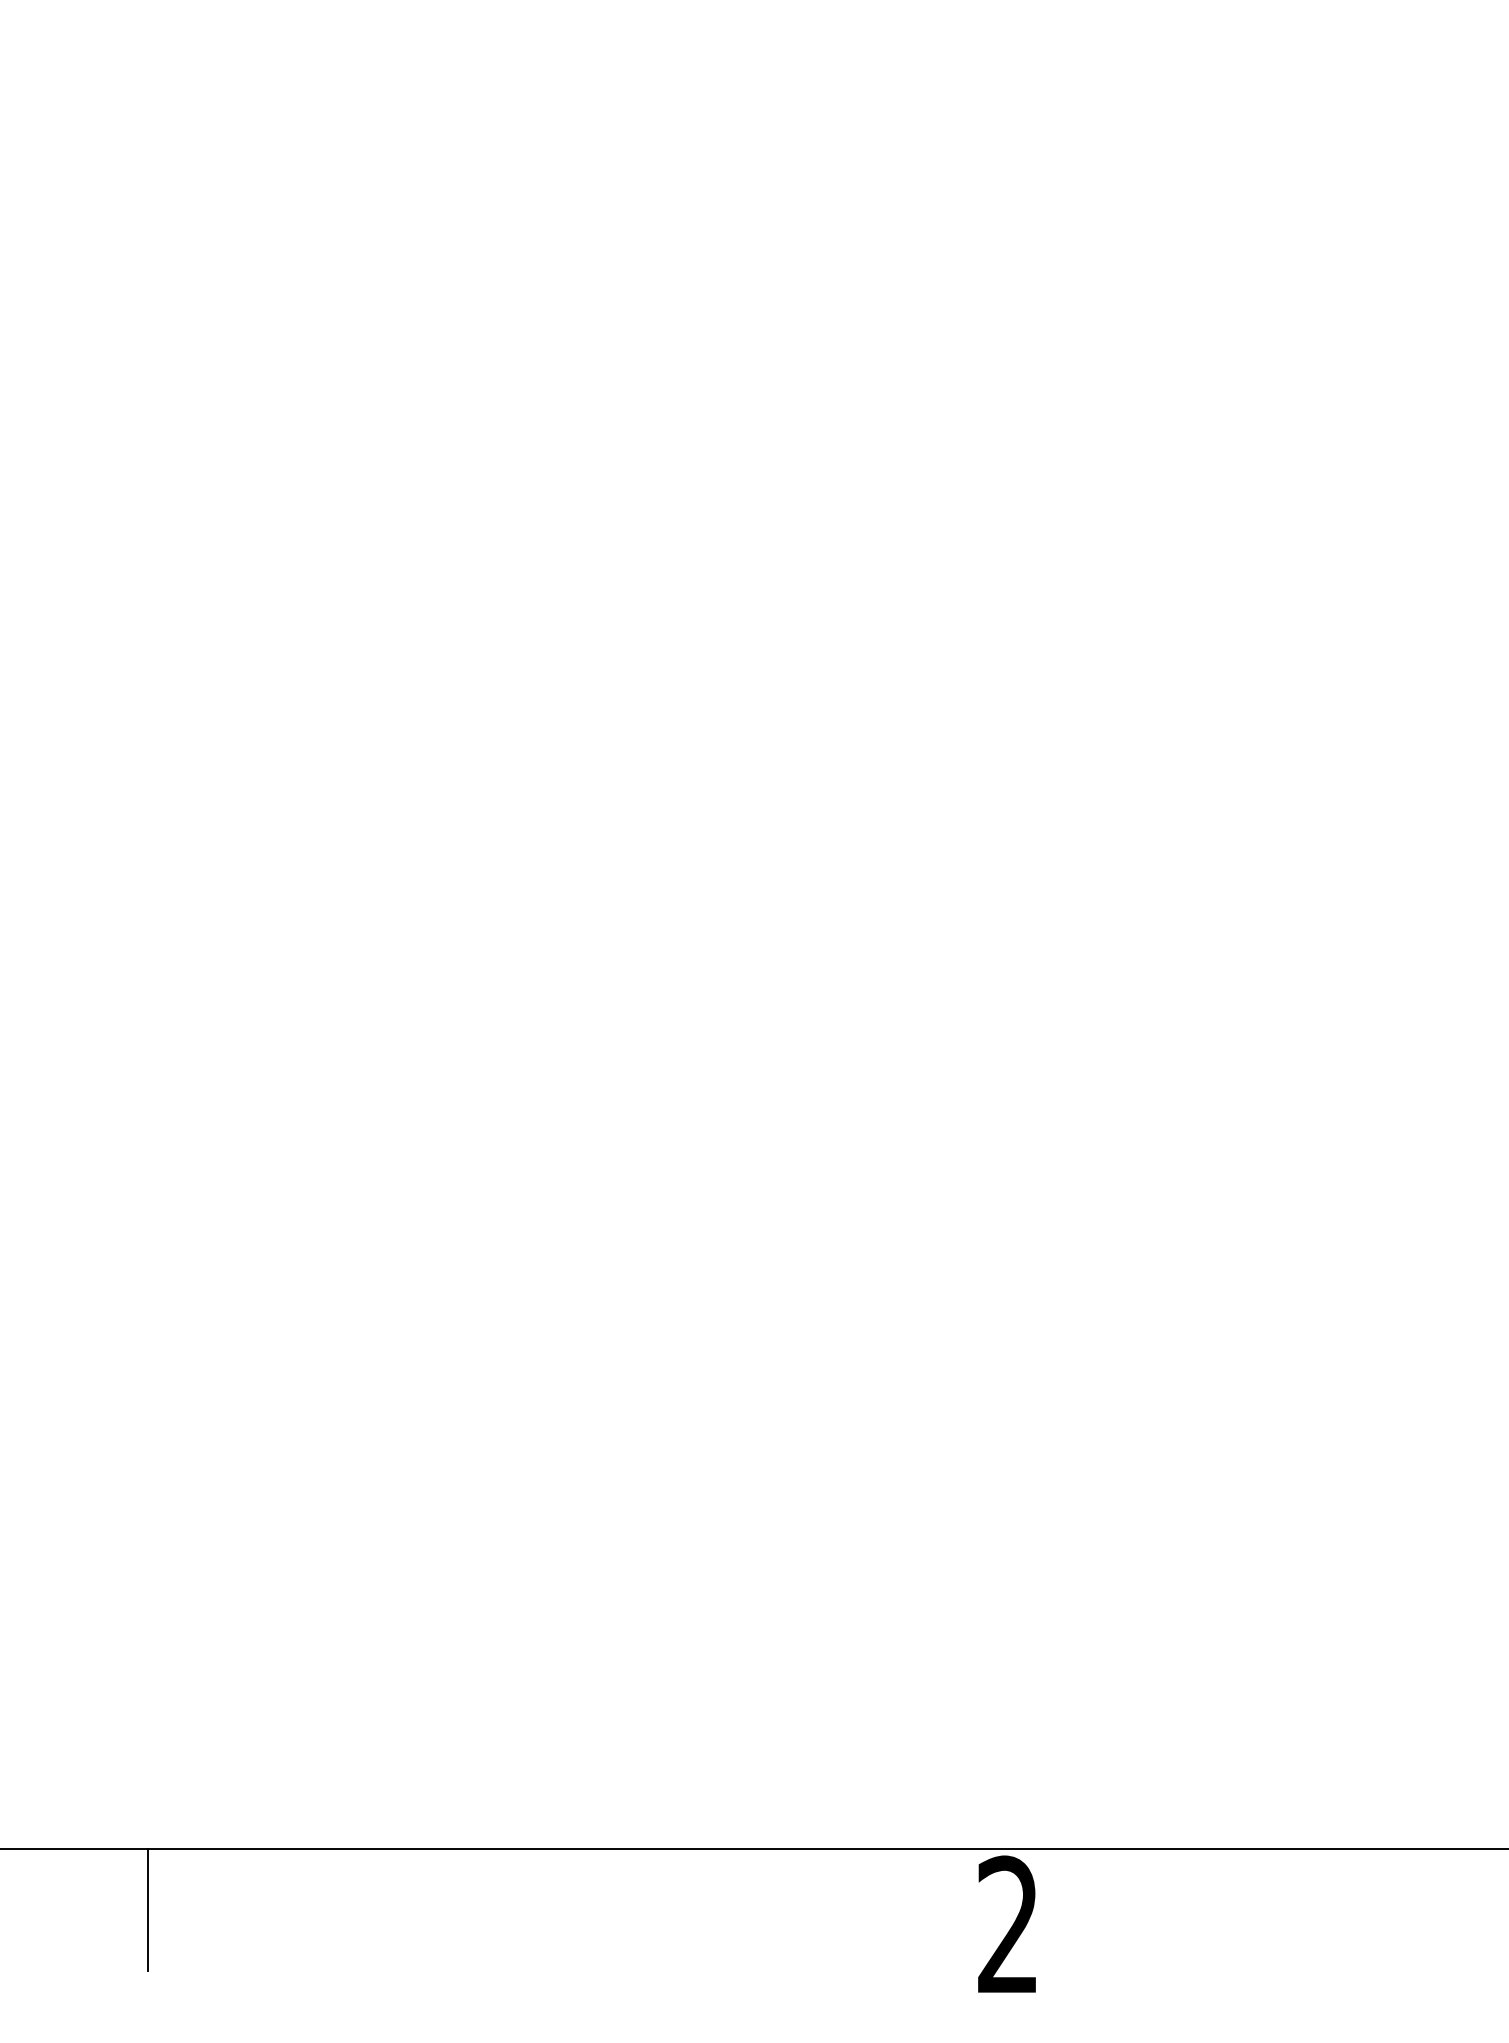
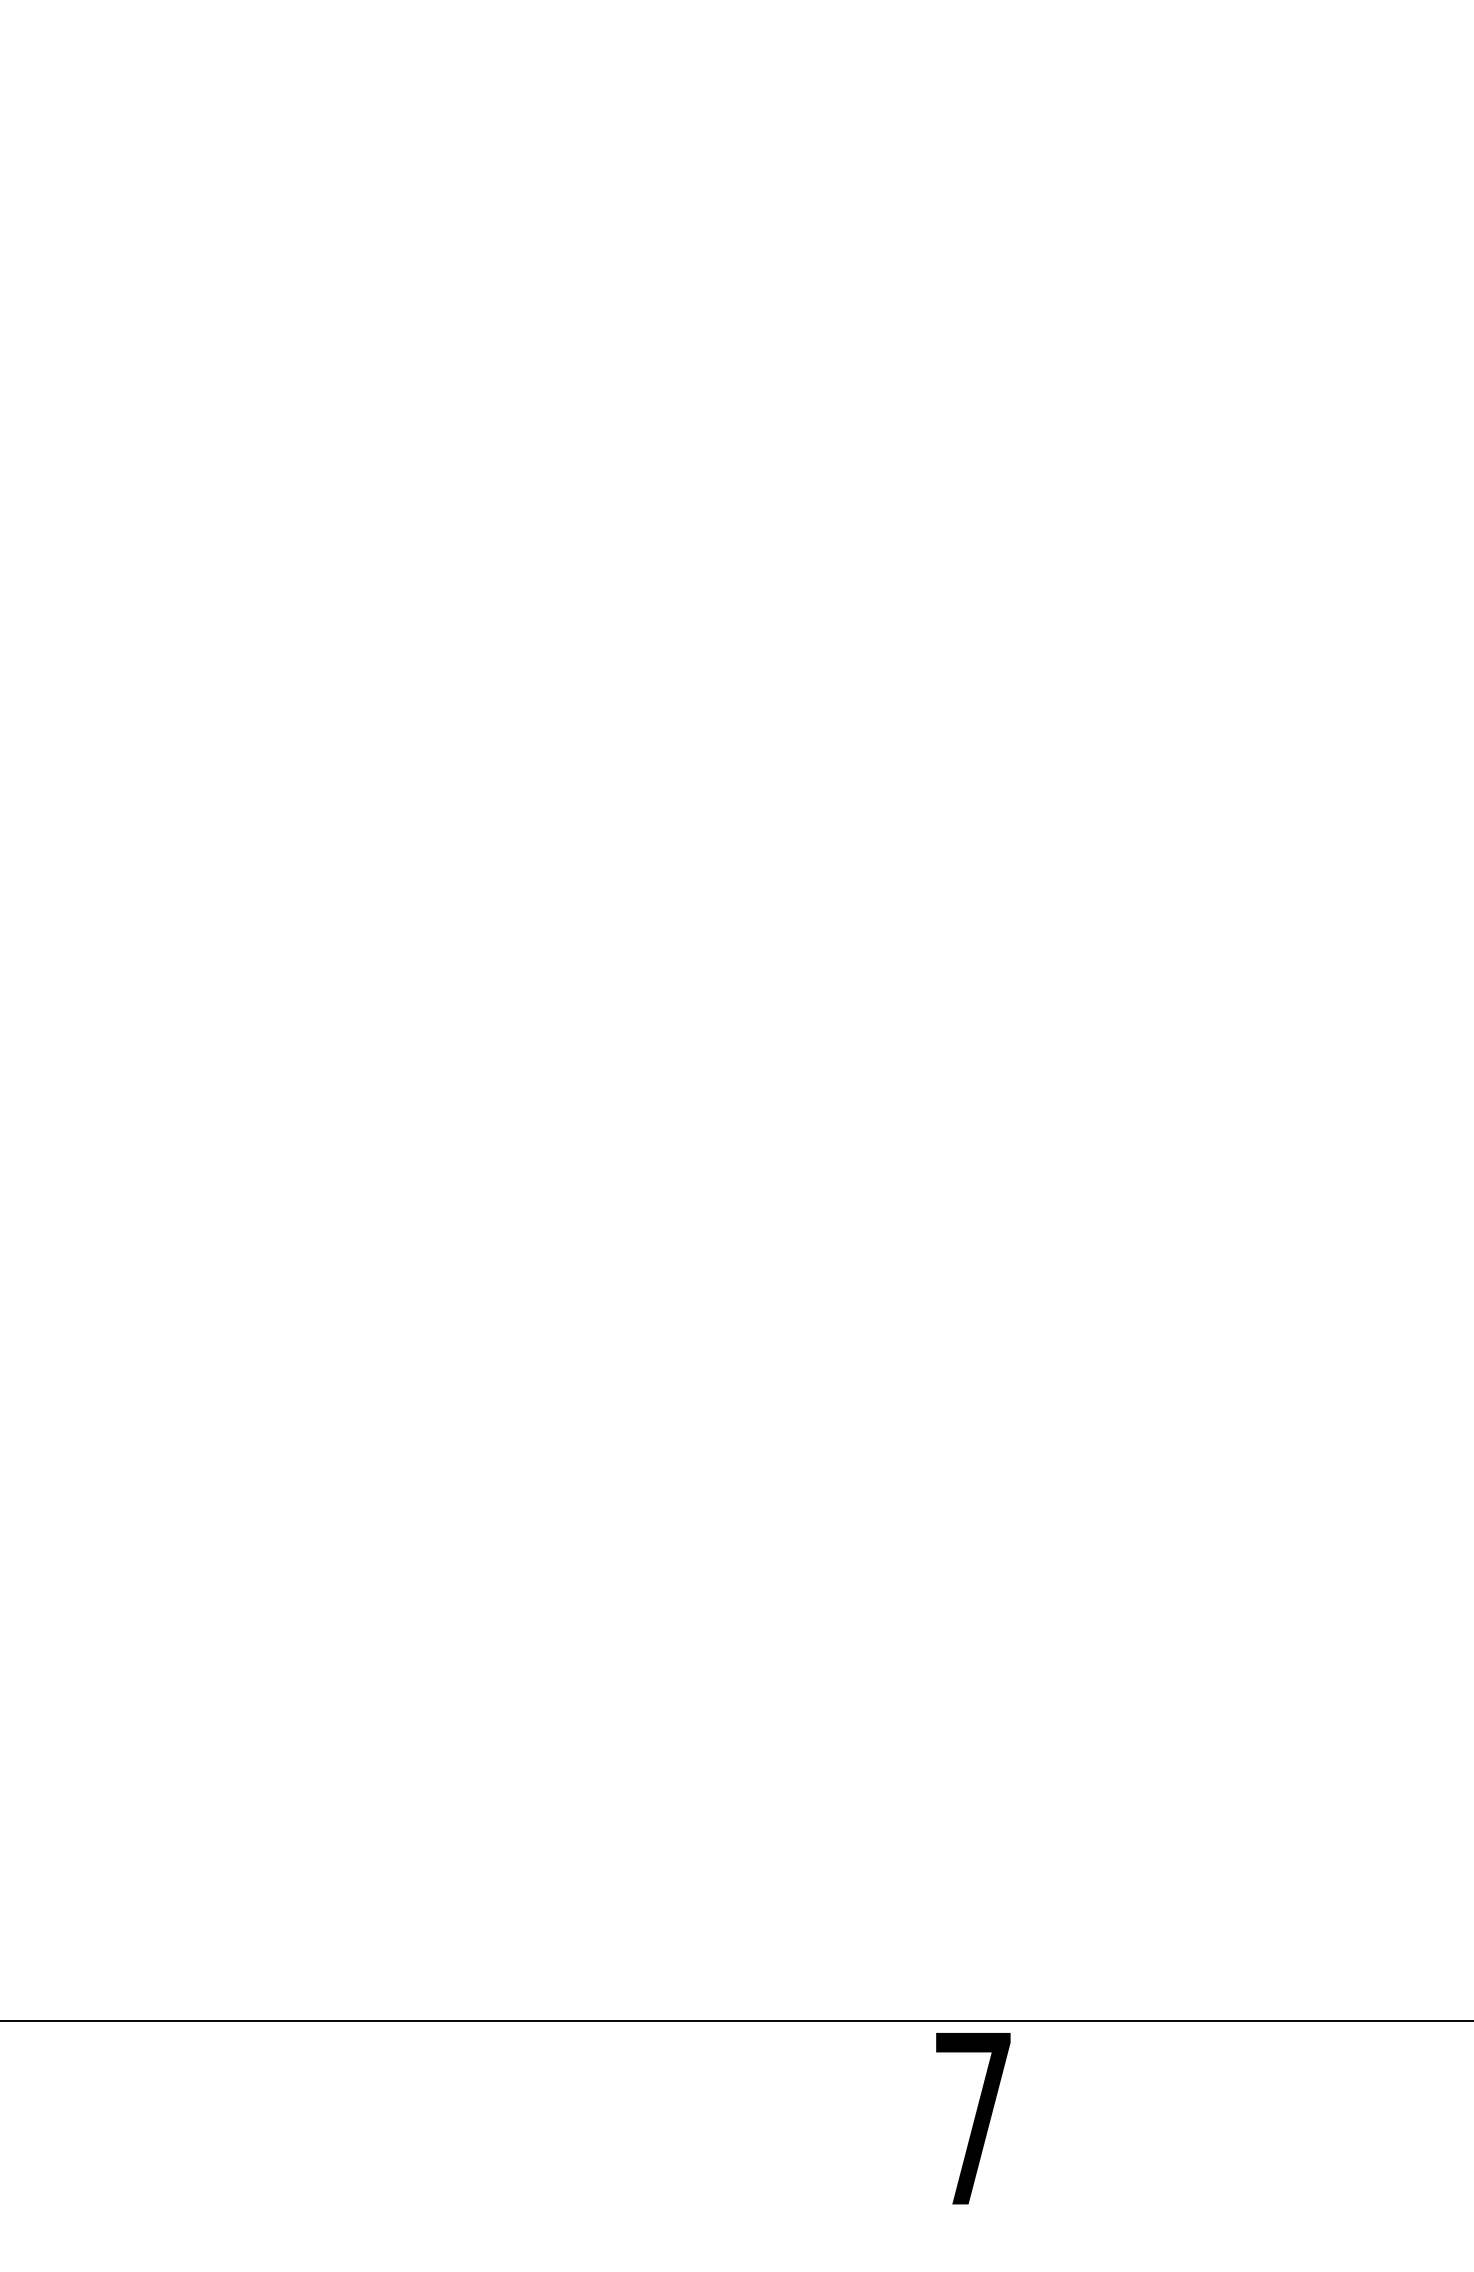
text: (1007, 1923) -> (972, 2116), 2 -> 7

